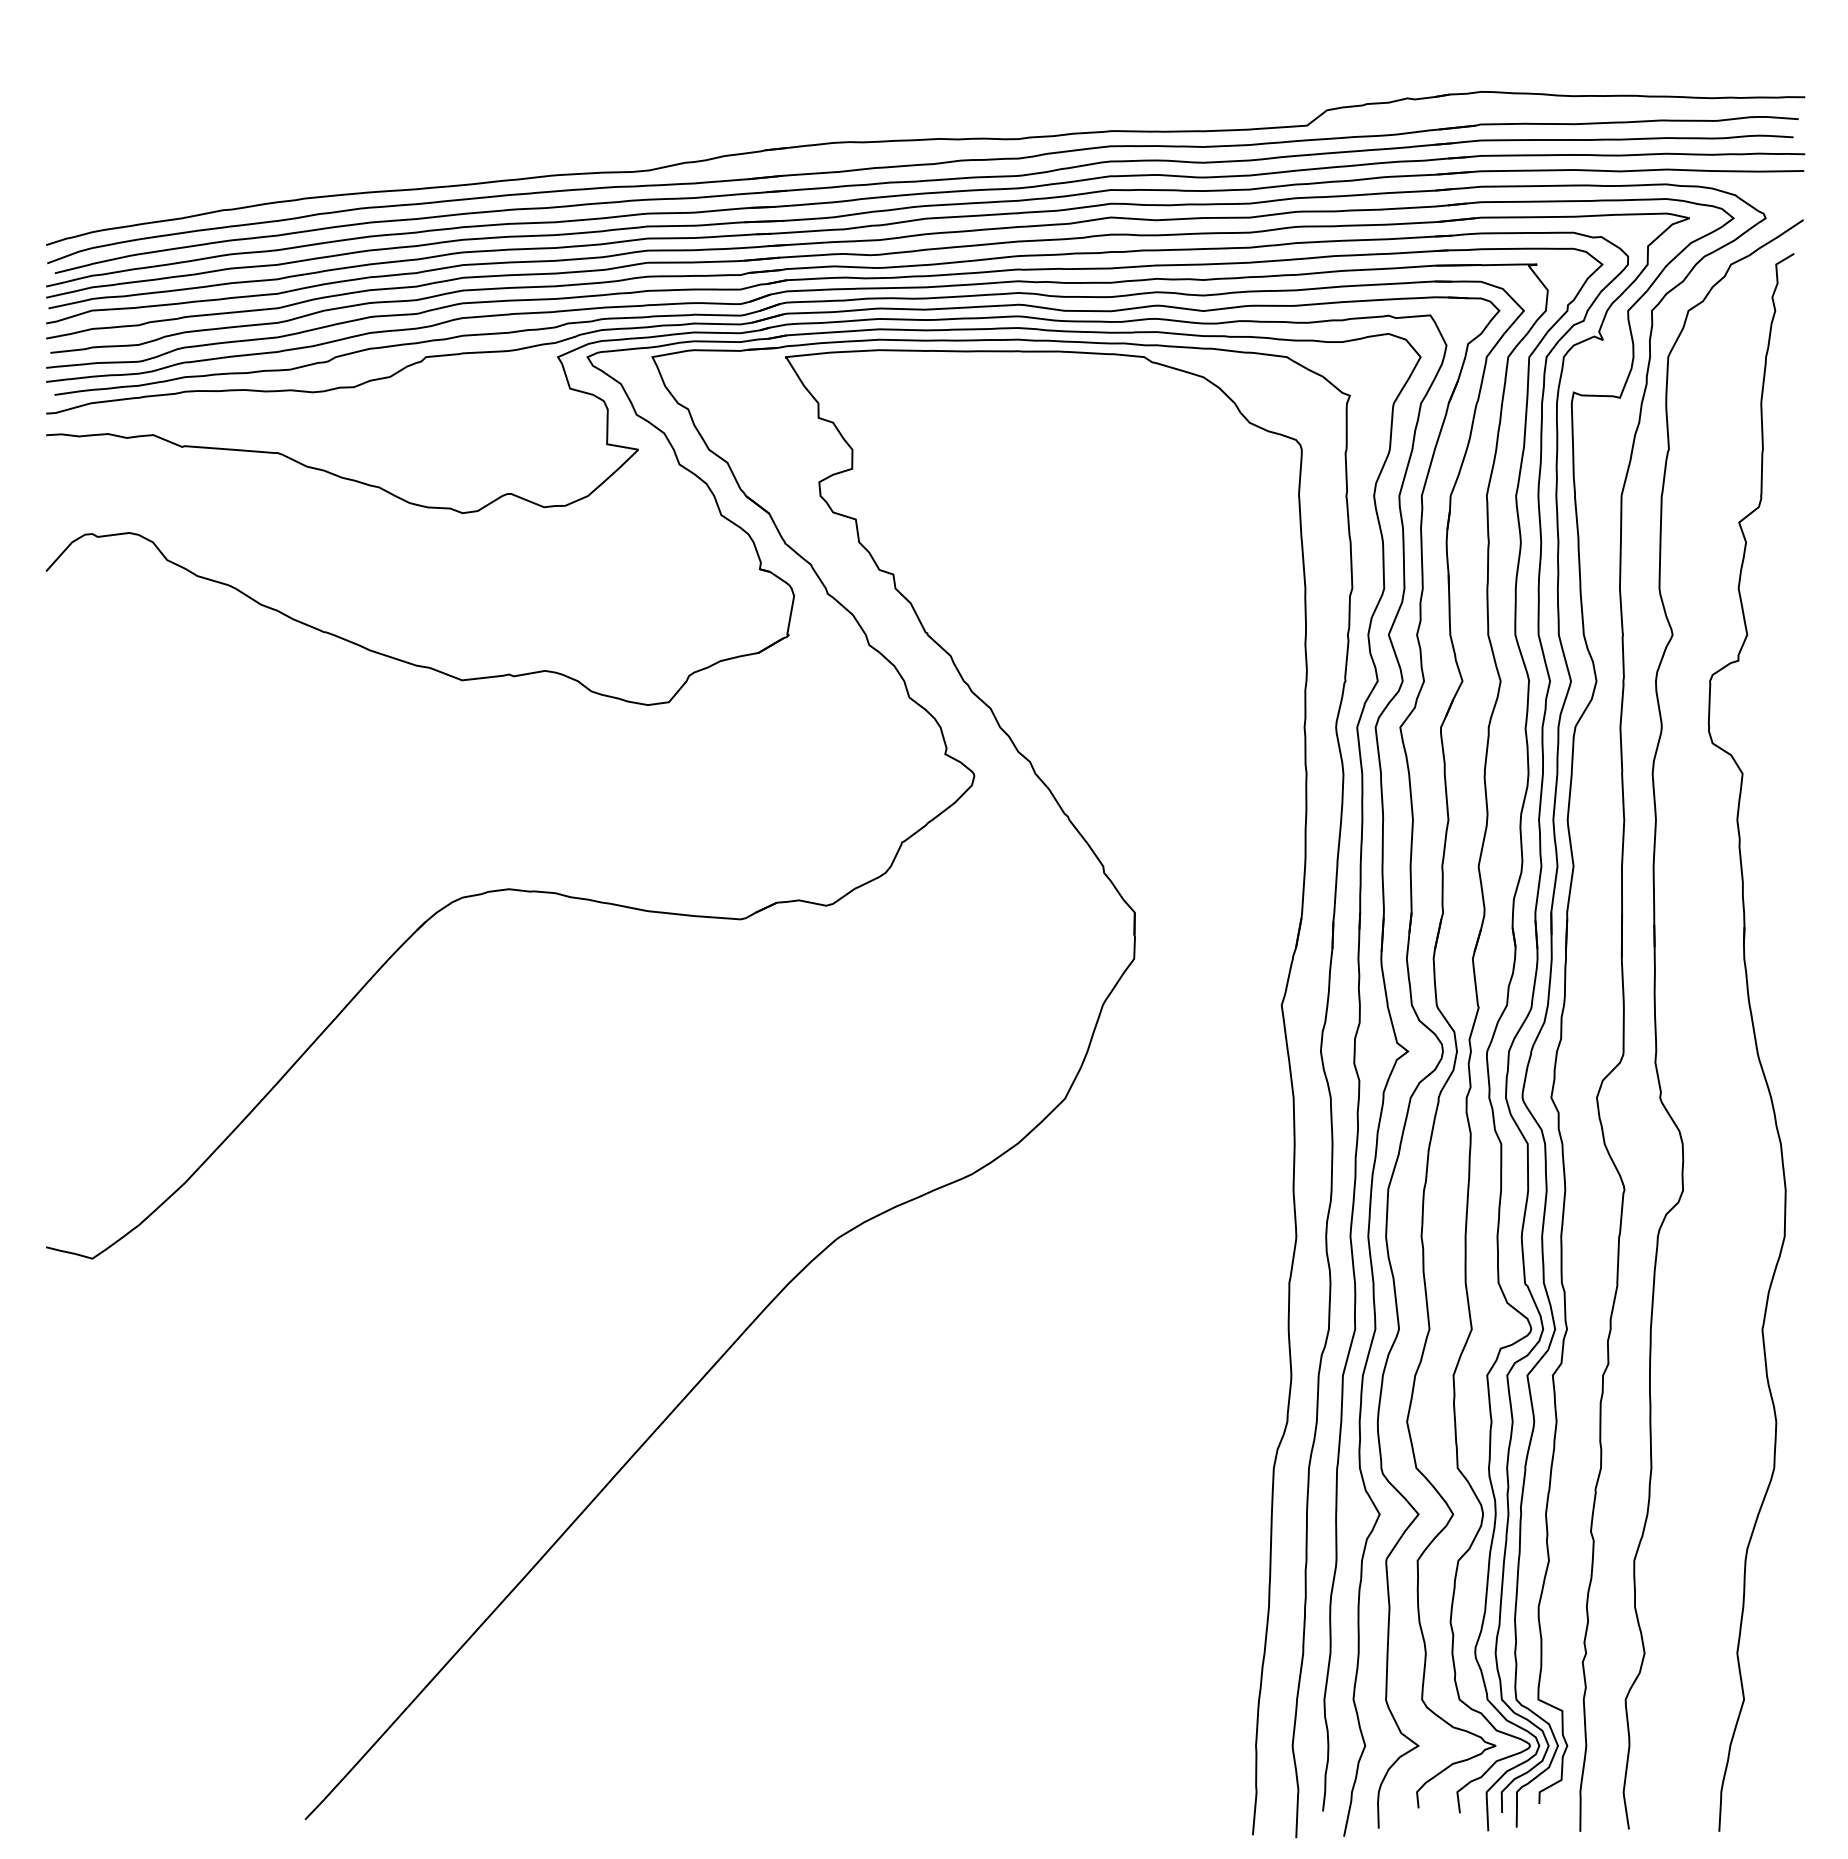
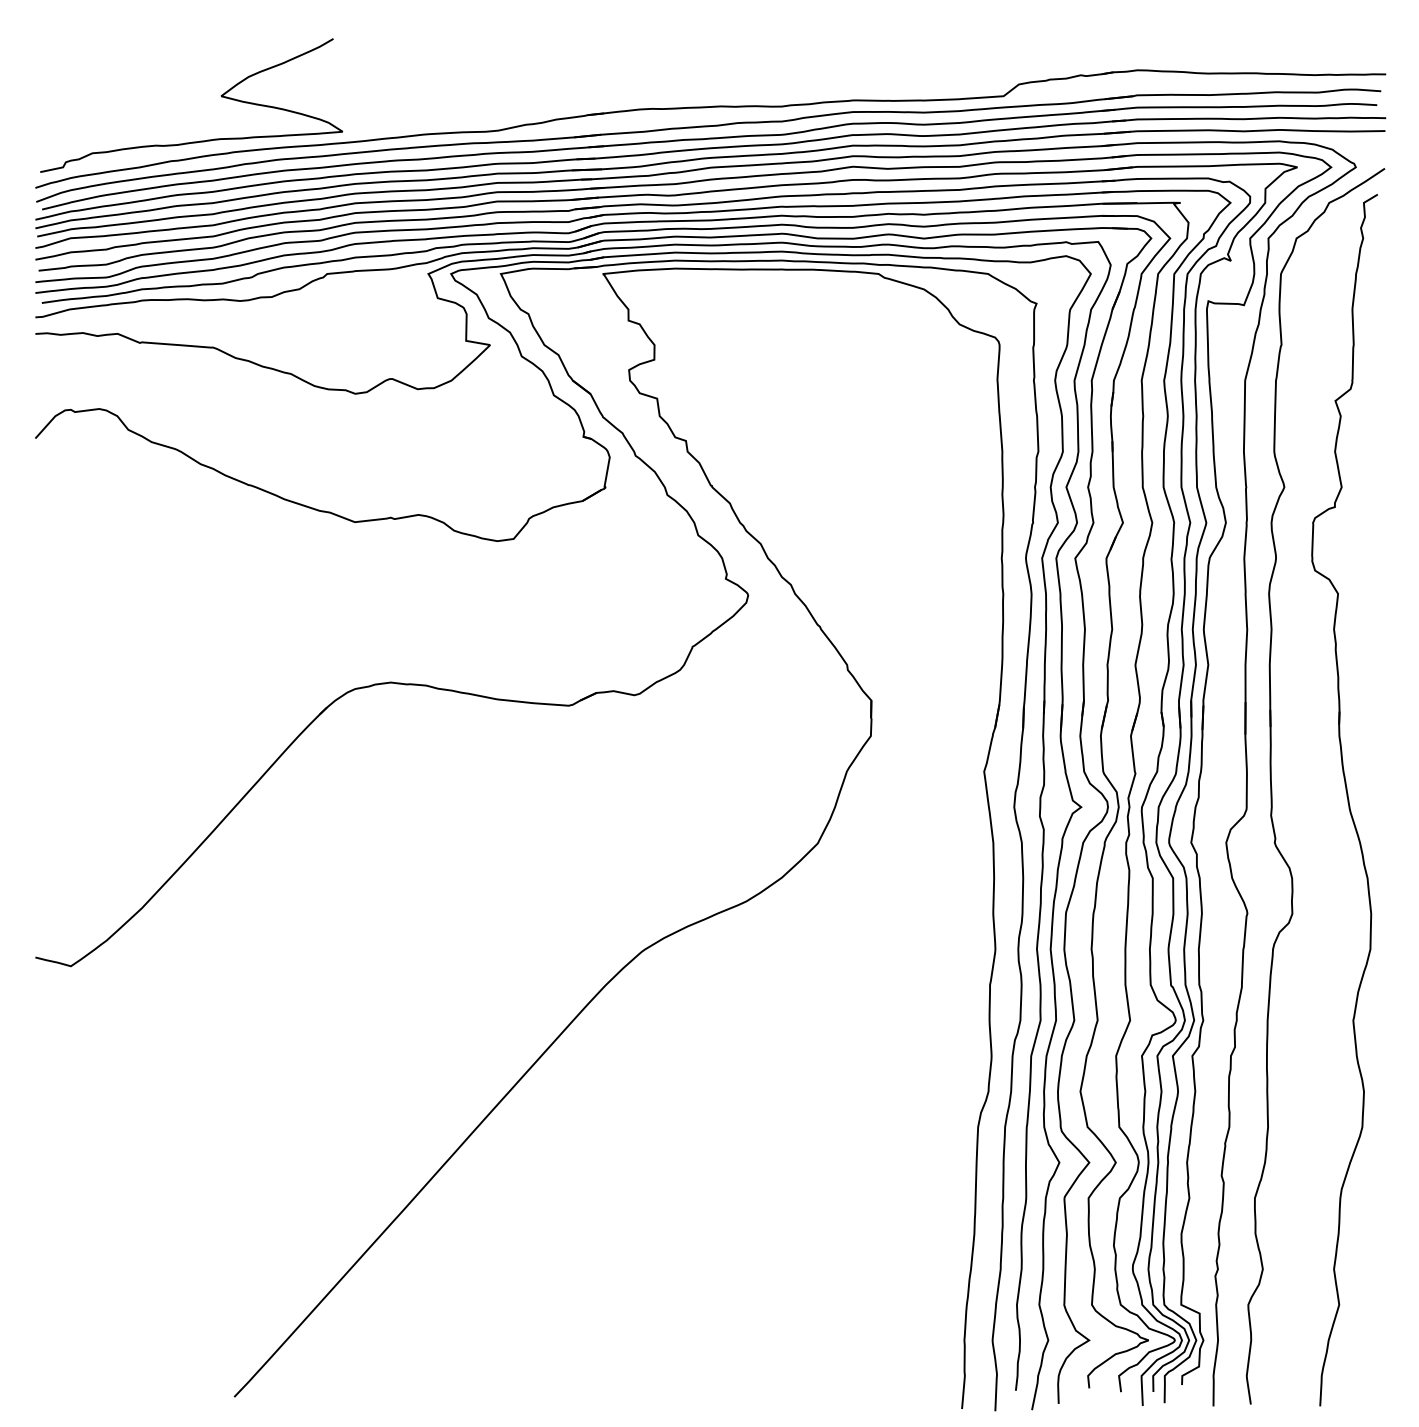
curve: (287, 125) -> (220, 96), added

